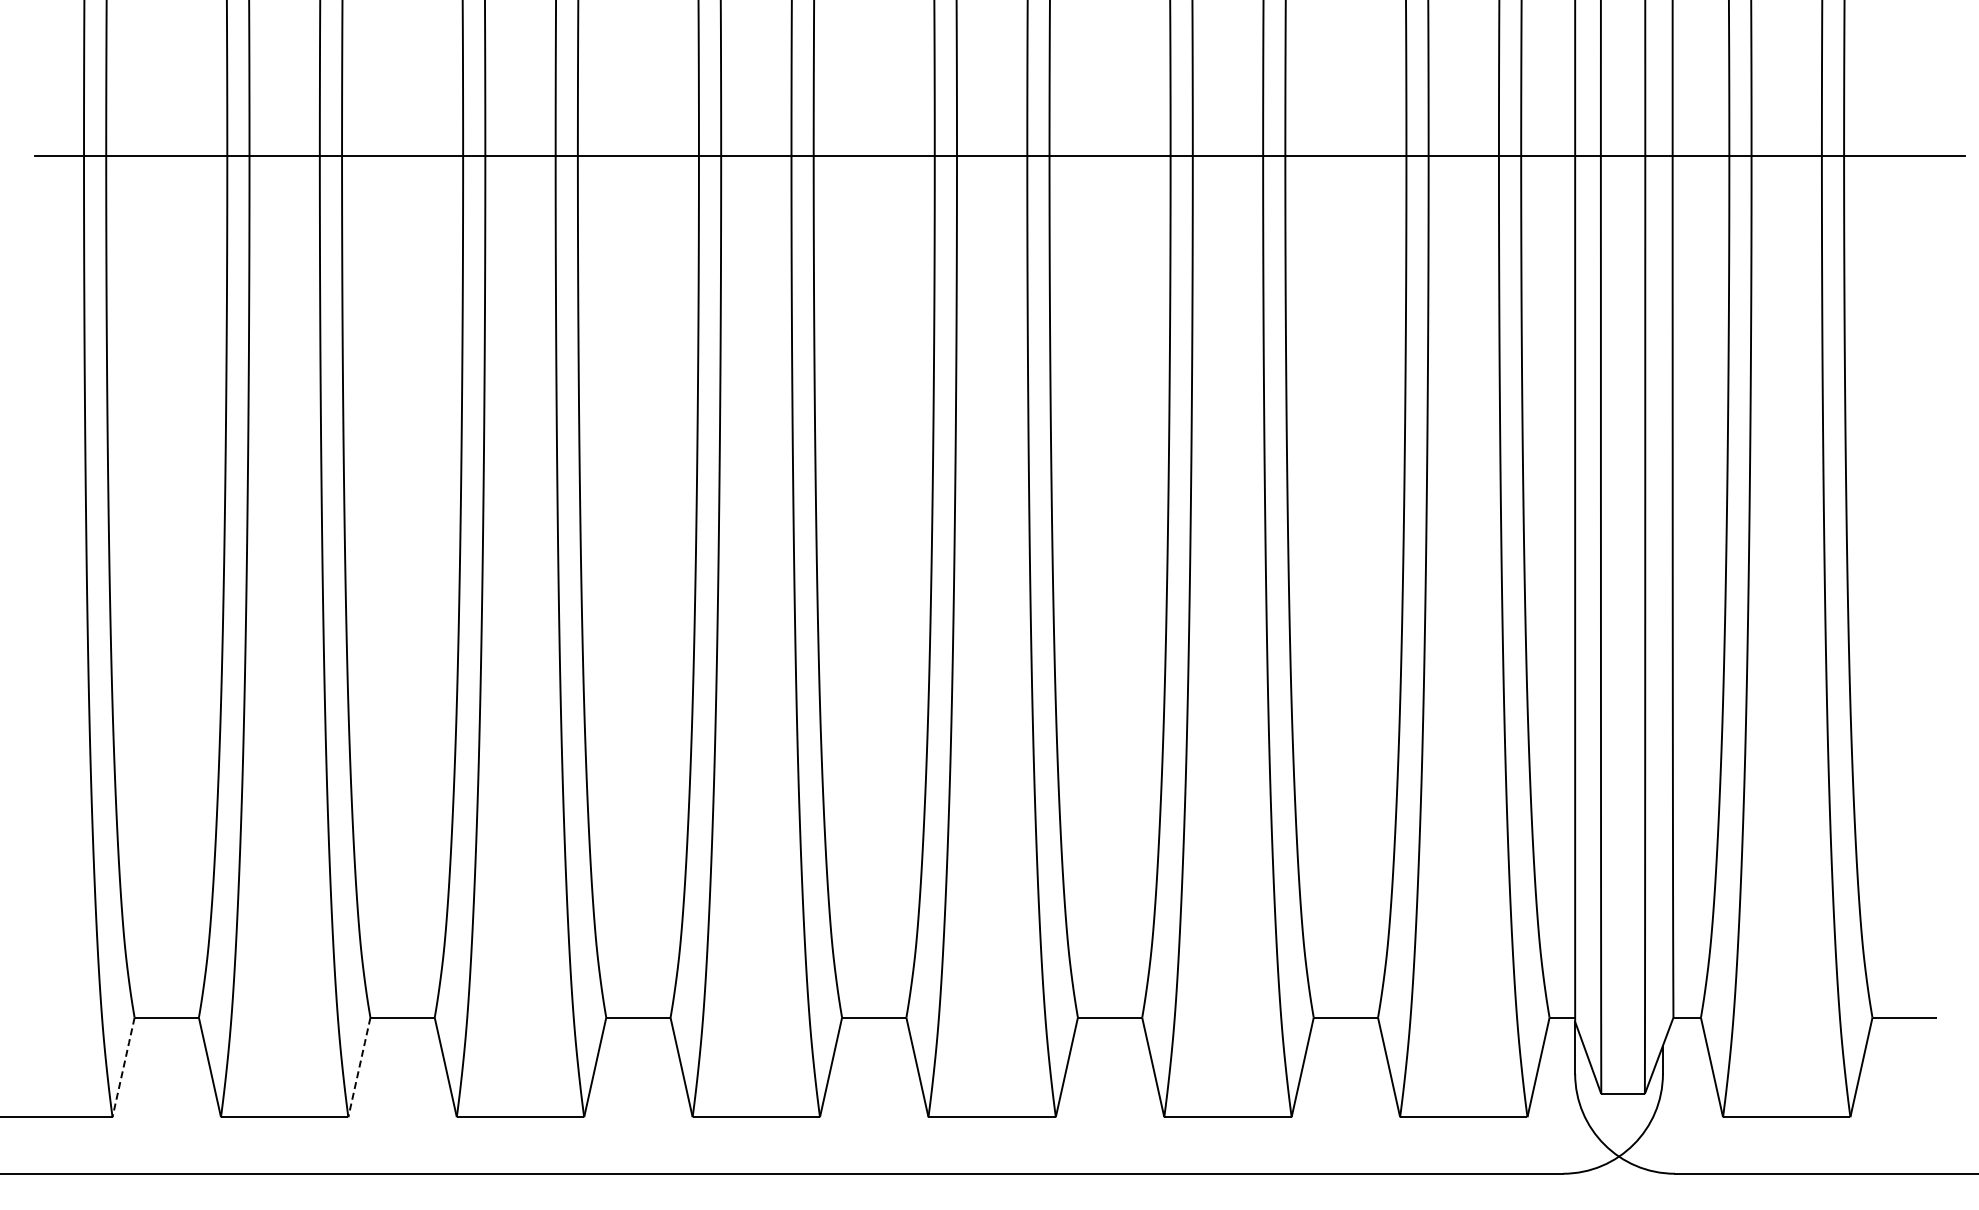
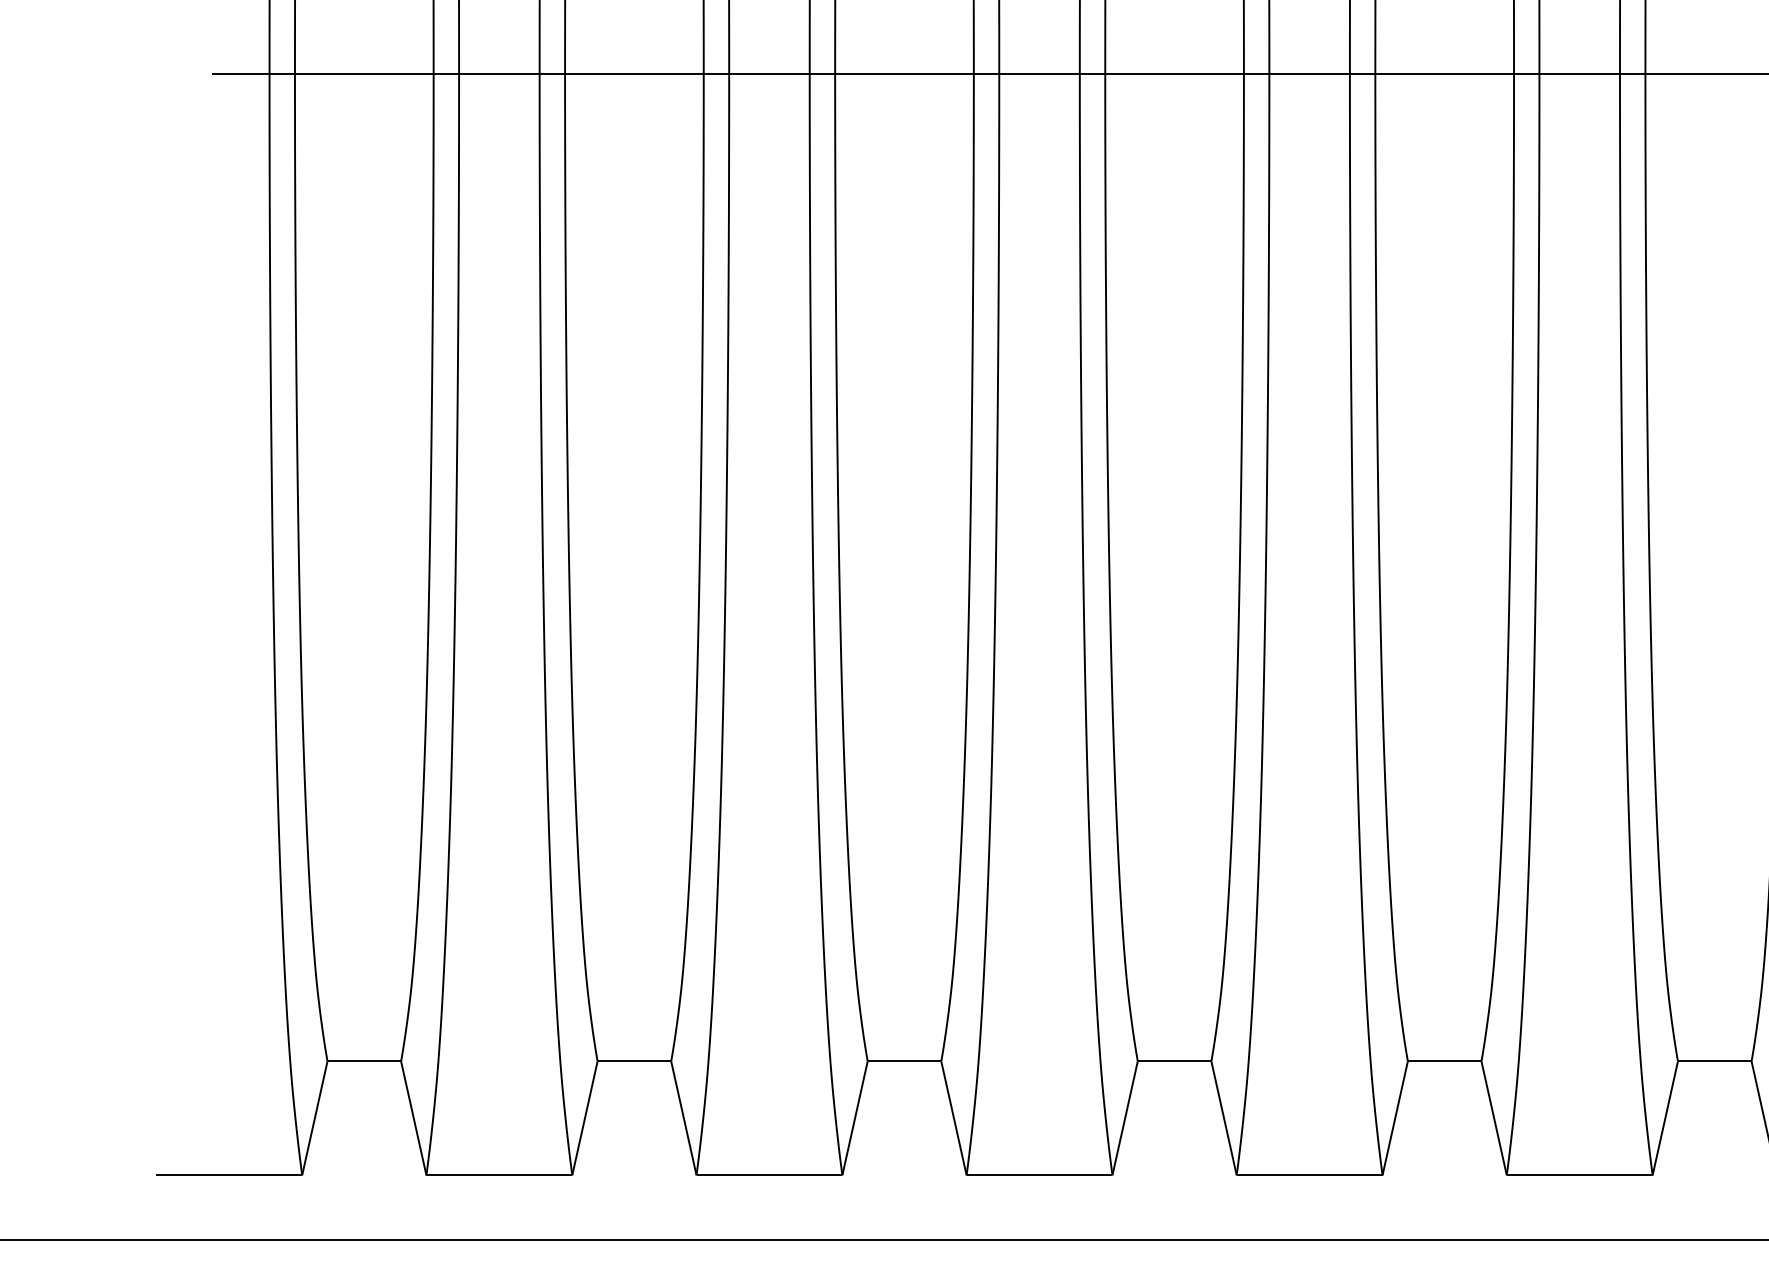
line: (123, 1067) -> (314, 1118), dashed -> solid
line: (359, 1067) -> (585, 1118), dashed -> solid

